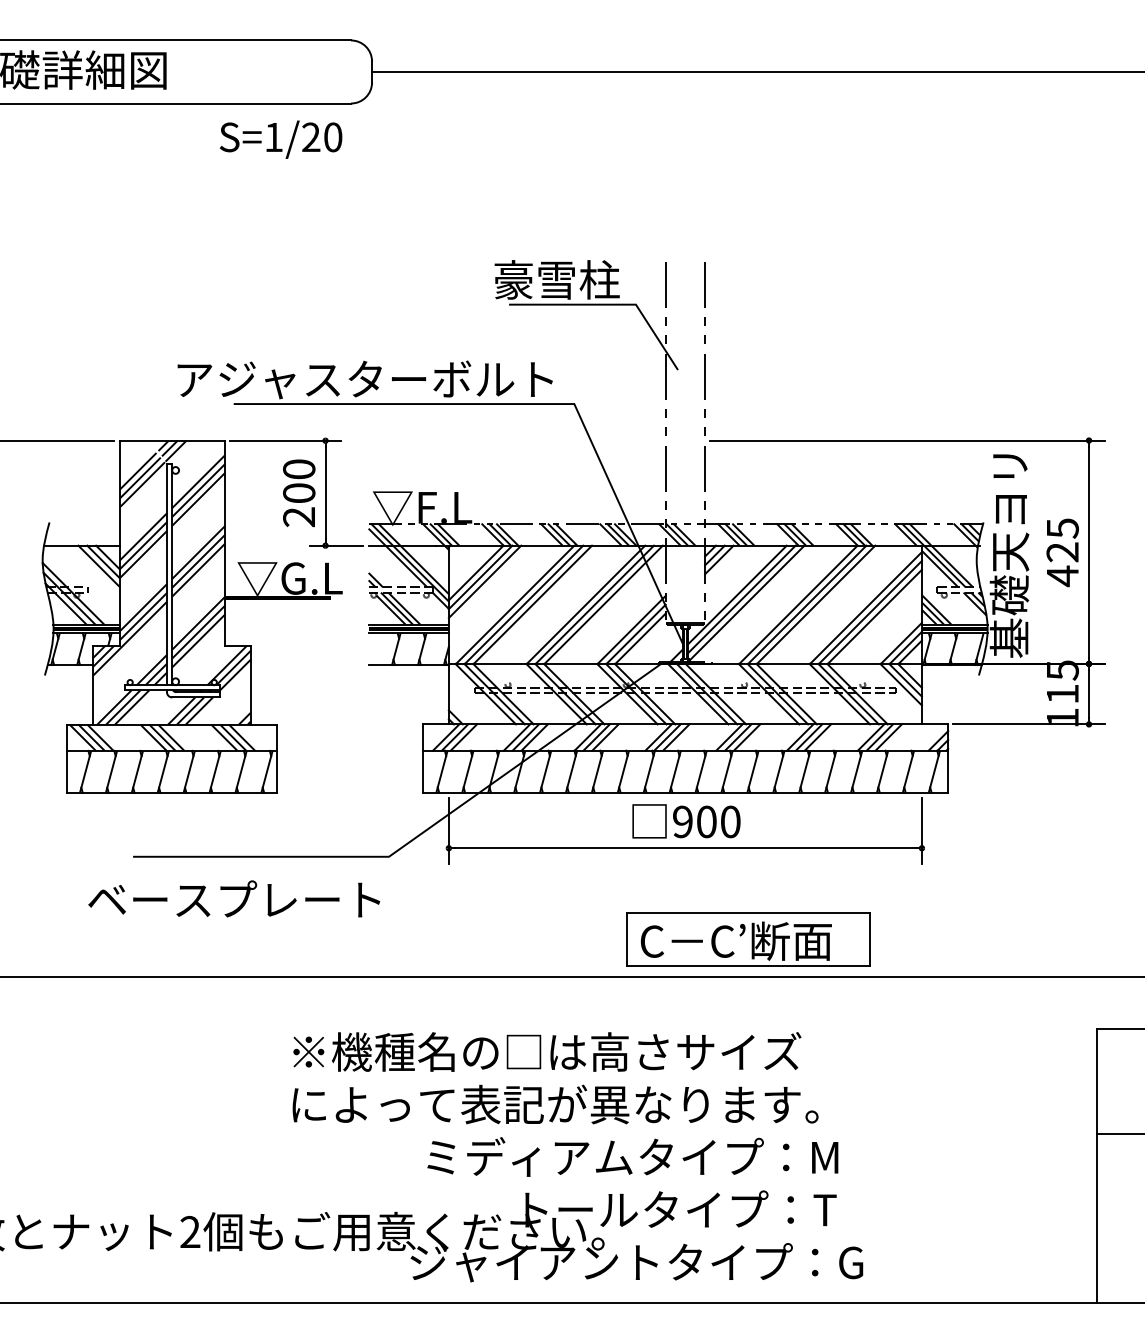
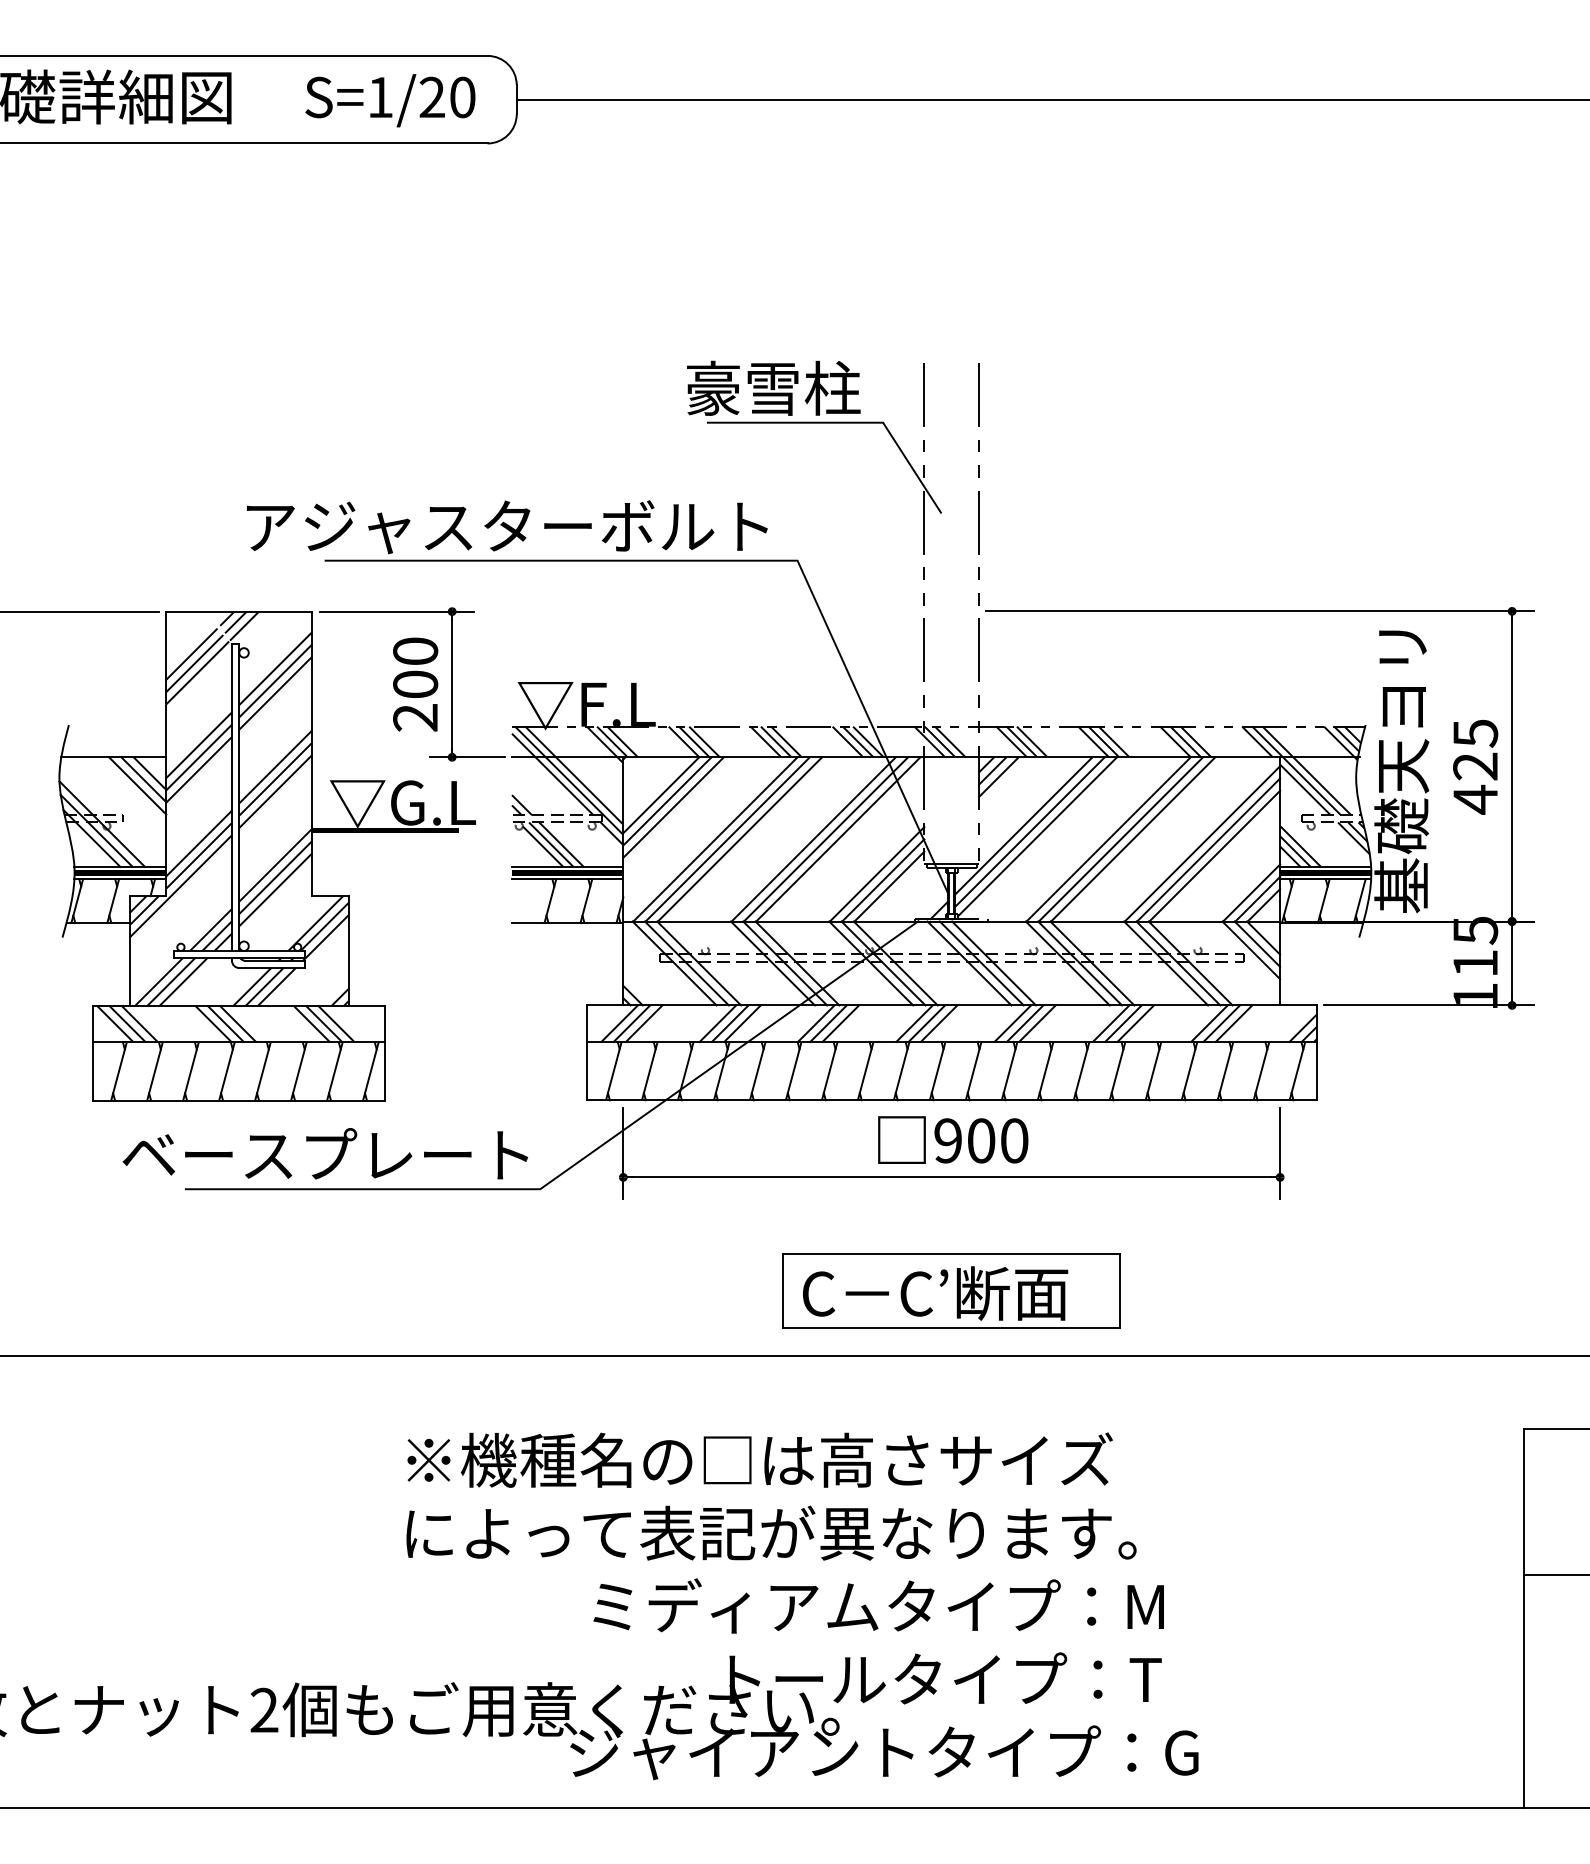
text: (281, 139) -> (390, 100), moved
text: (233, 898) -> (324, 1153), moved
part: (747, 939) -> (951, 1290), moved

